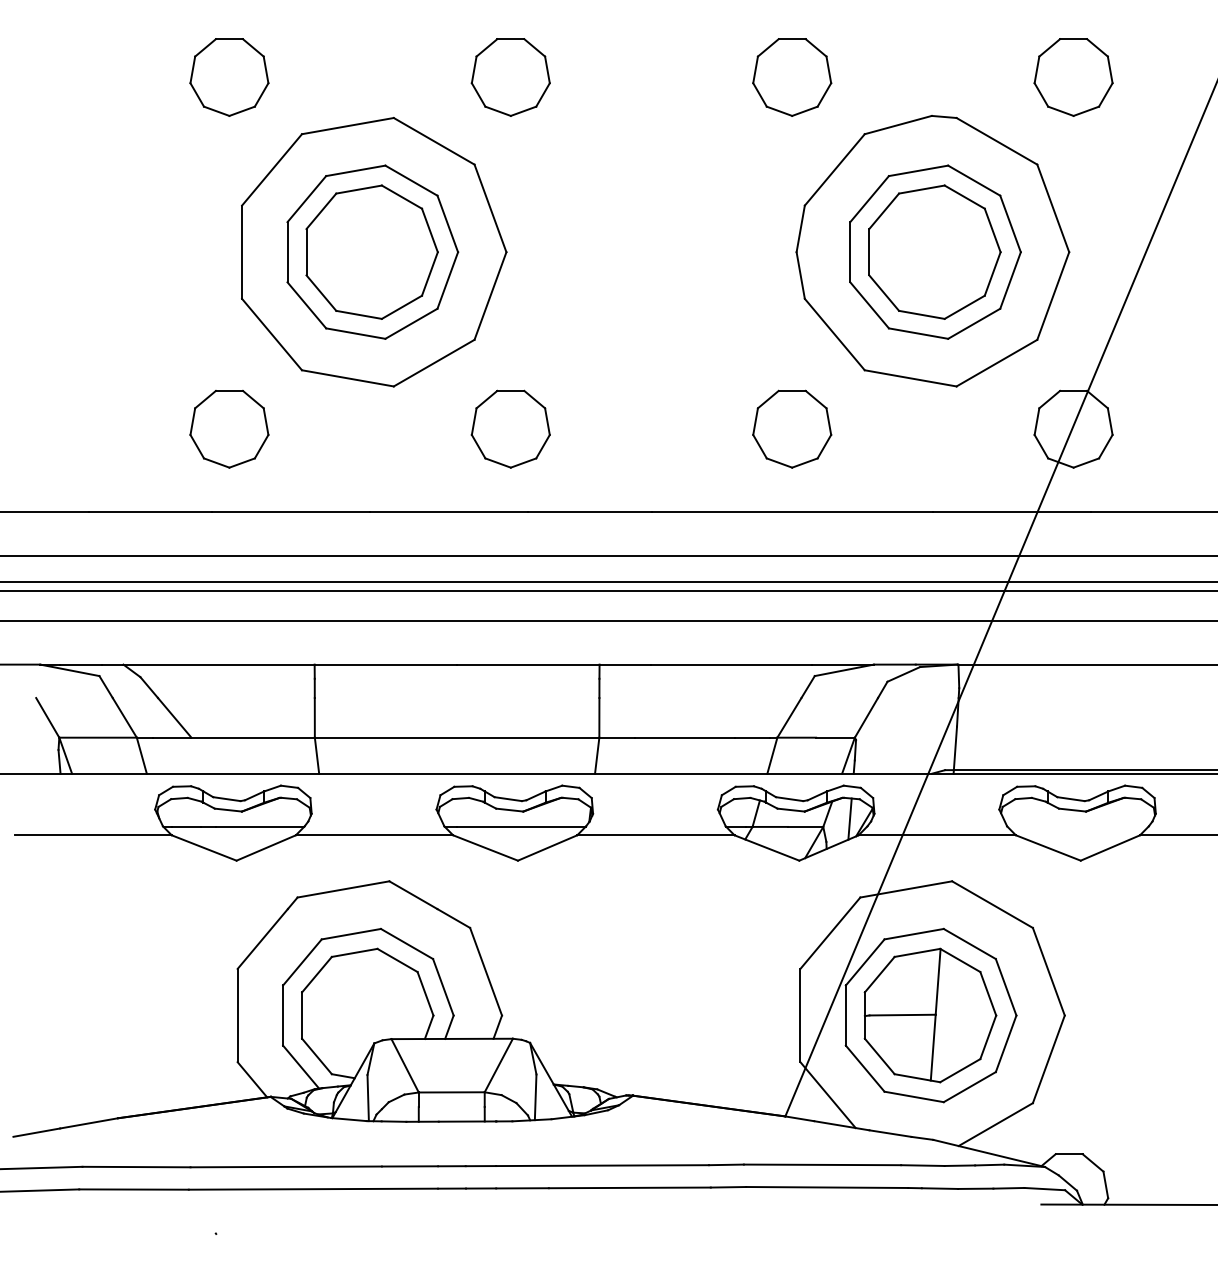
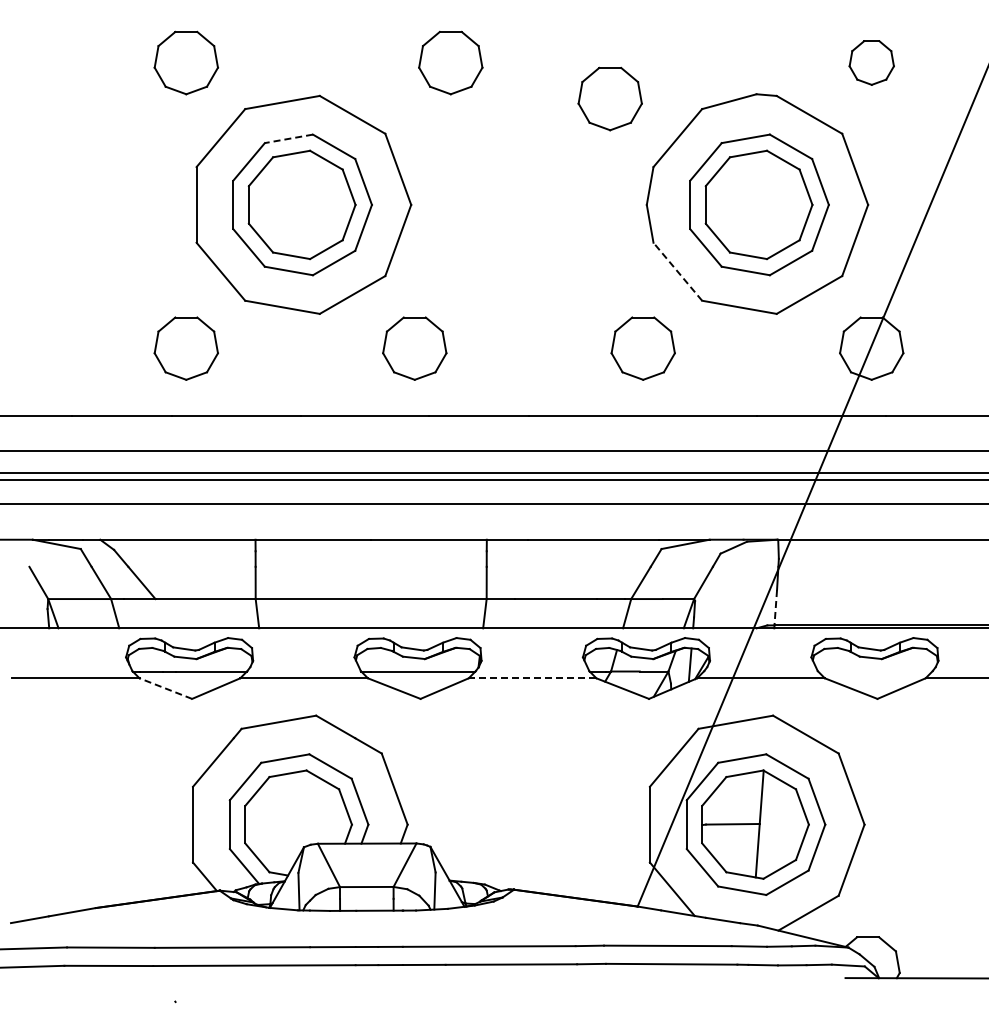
part: (510, 76) -> (450, 62), moved
part: (791, 76) -> (609, 98), moved
part: (1073, 76) -> (871, 62), size x0.7
line: (355, 170) -> (288, 138), solid -> dashed
line: (834, 334) -> (677, 271), solid -> dashed
line: (955, 748) -> (775, 607), solid -> dashed
line: (655, 835) -> (532, 678), solid -> dashed
line: (203, 847) -> (165, 688), solid -> dashed

